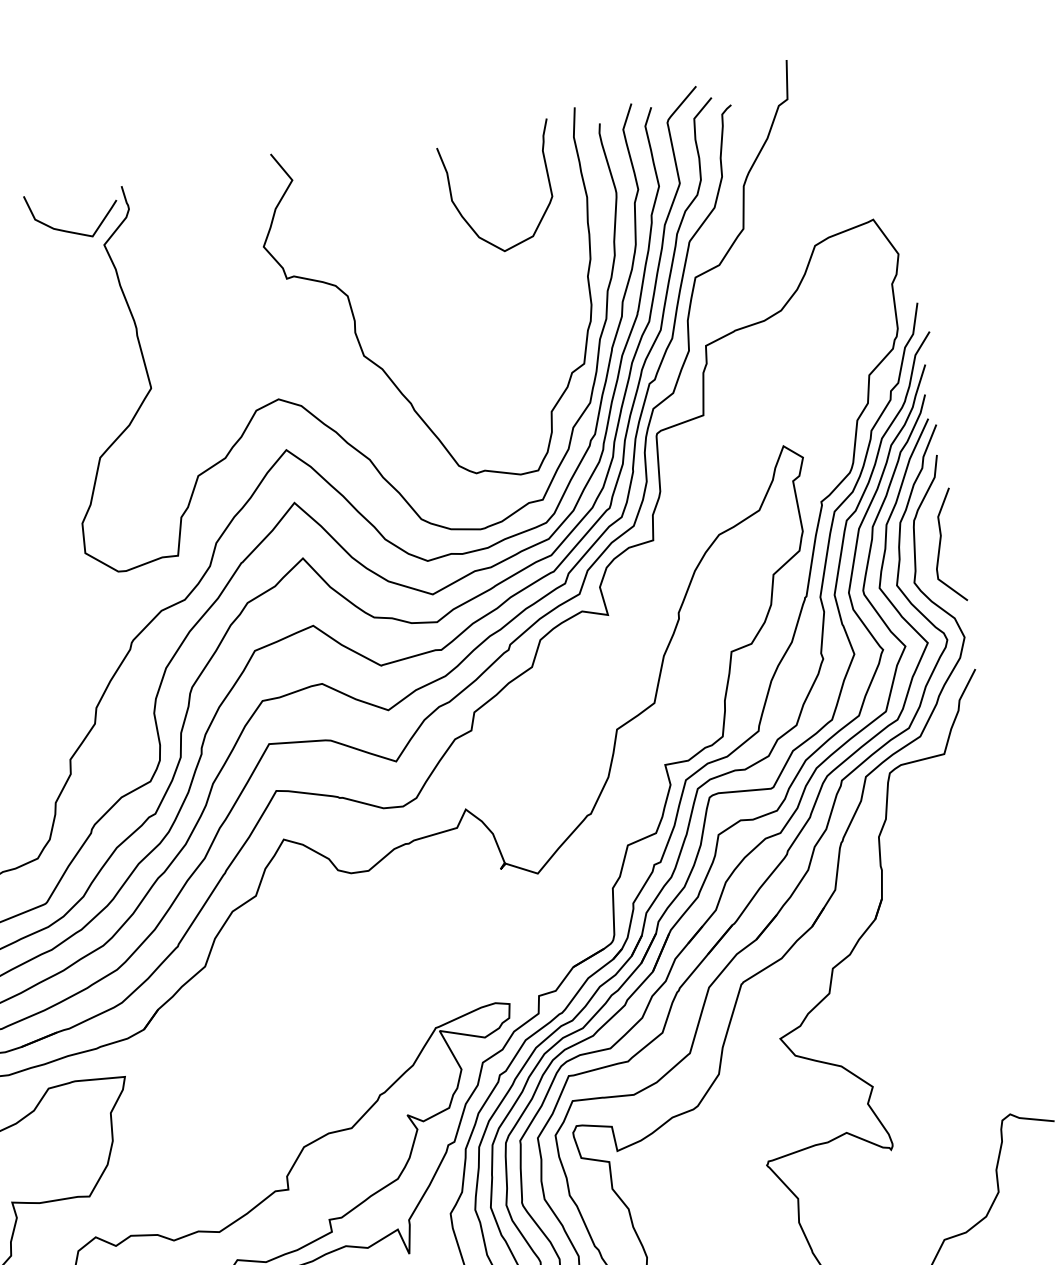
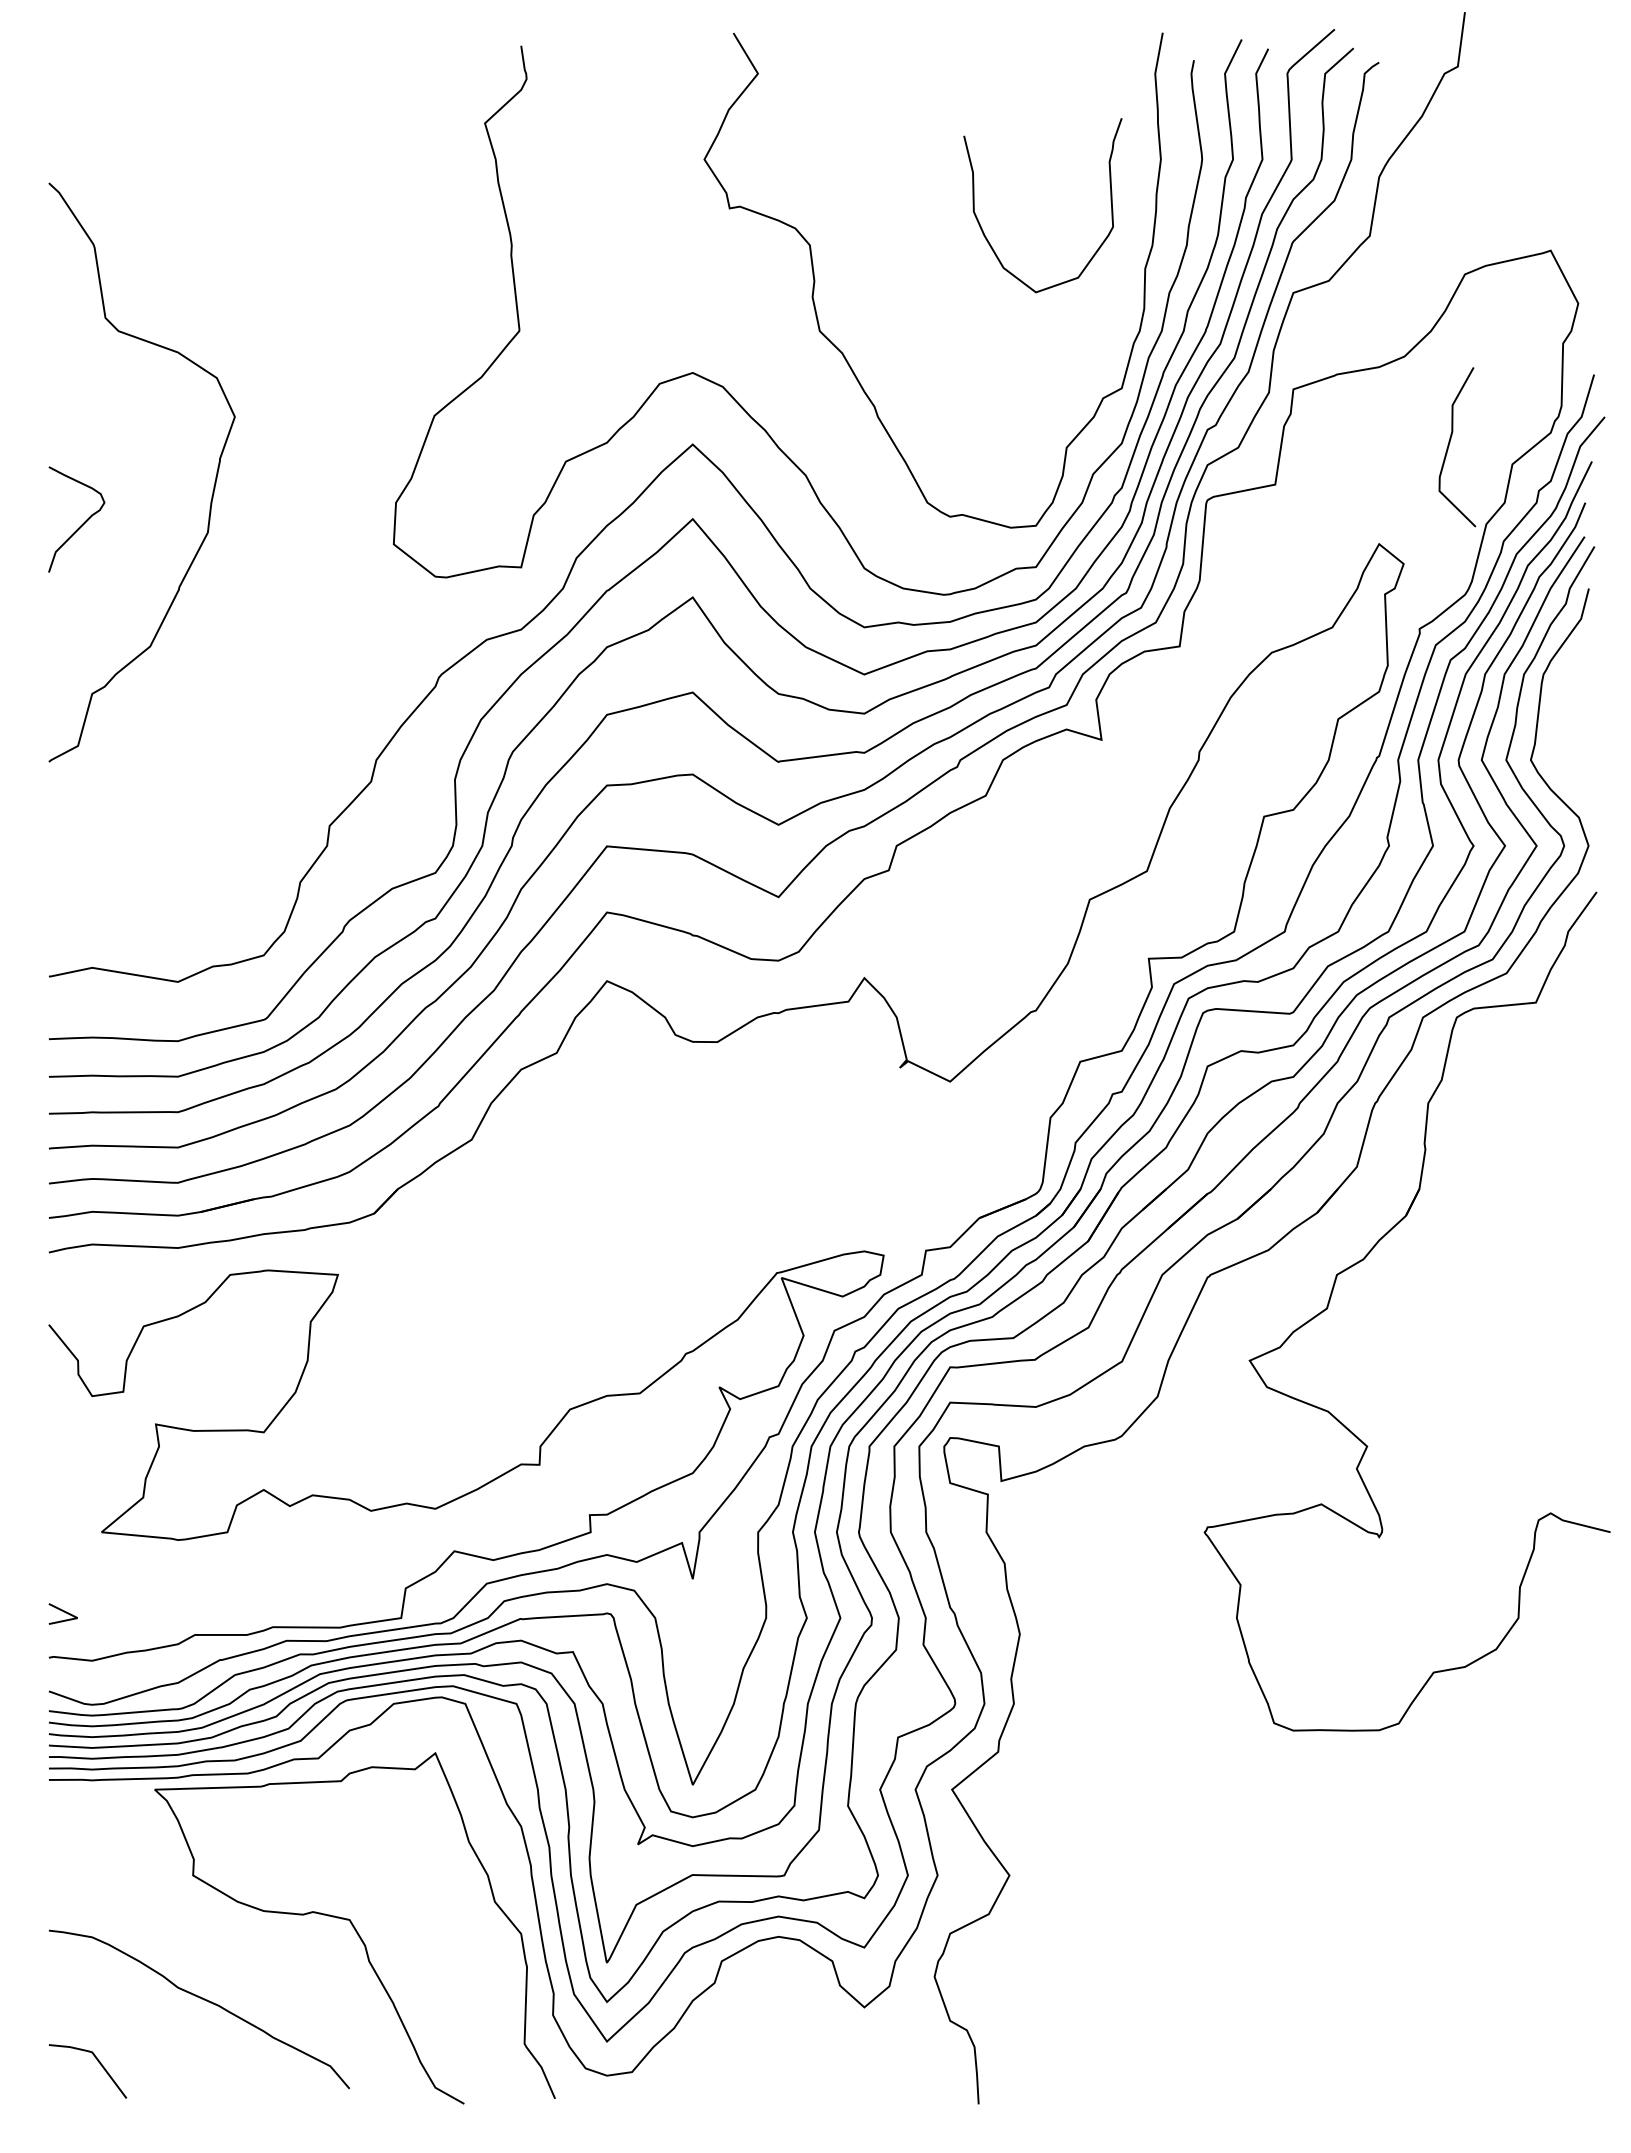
curve: (461, 214) -> (984, 232), moved
curve: (68, 231) -> (438, 96), removed
curve: (940, 546) -> (1449, 446), moved

